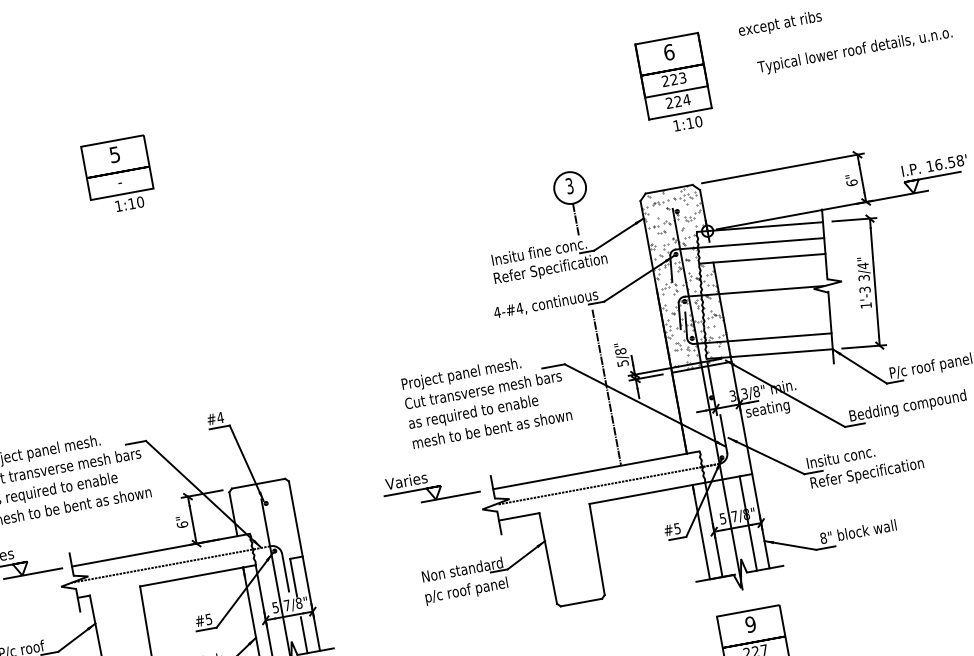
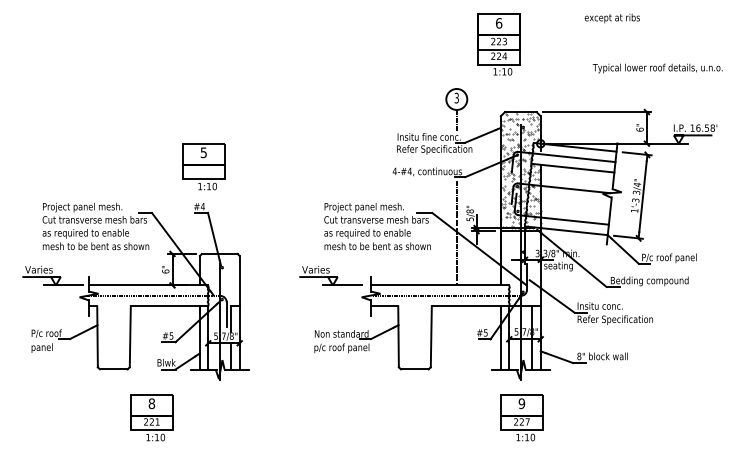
text: (854, 50) -> (657, 68), moved
part: (674, 84) -> (498, 44), moved
part: (118, 175) -> (203, 166), moved

